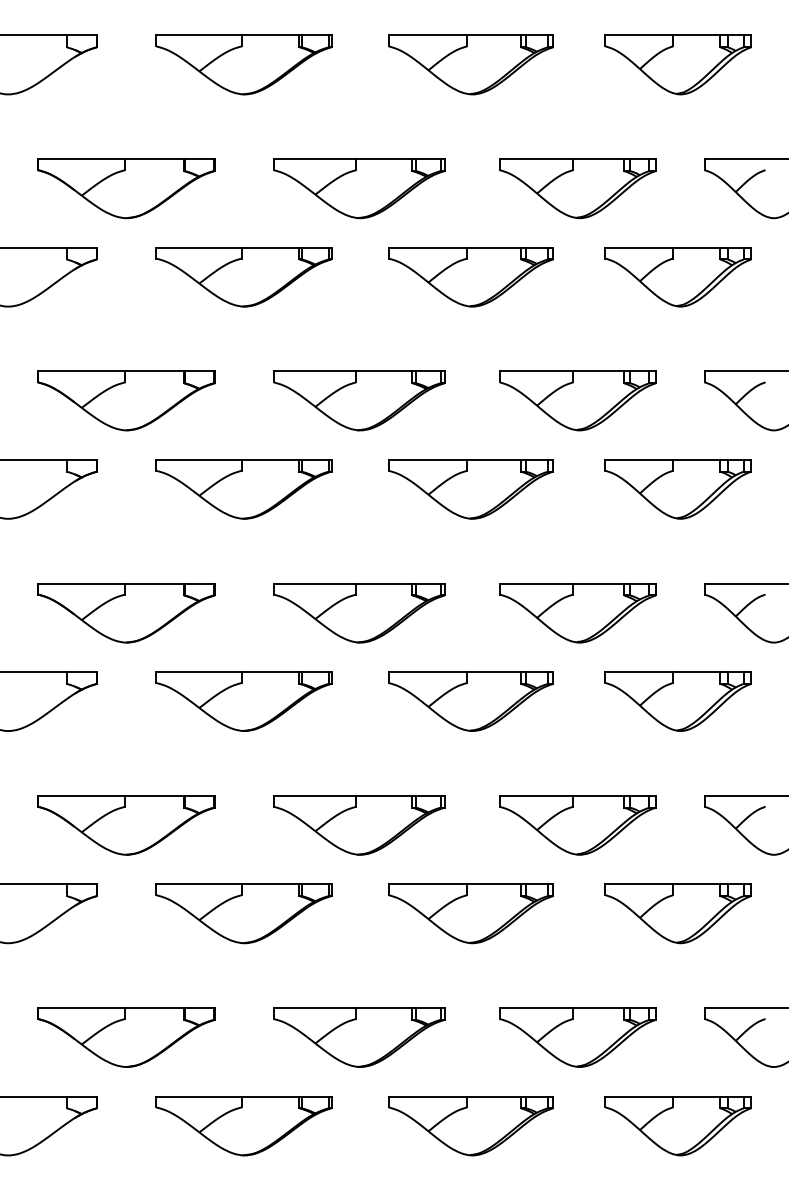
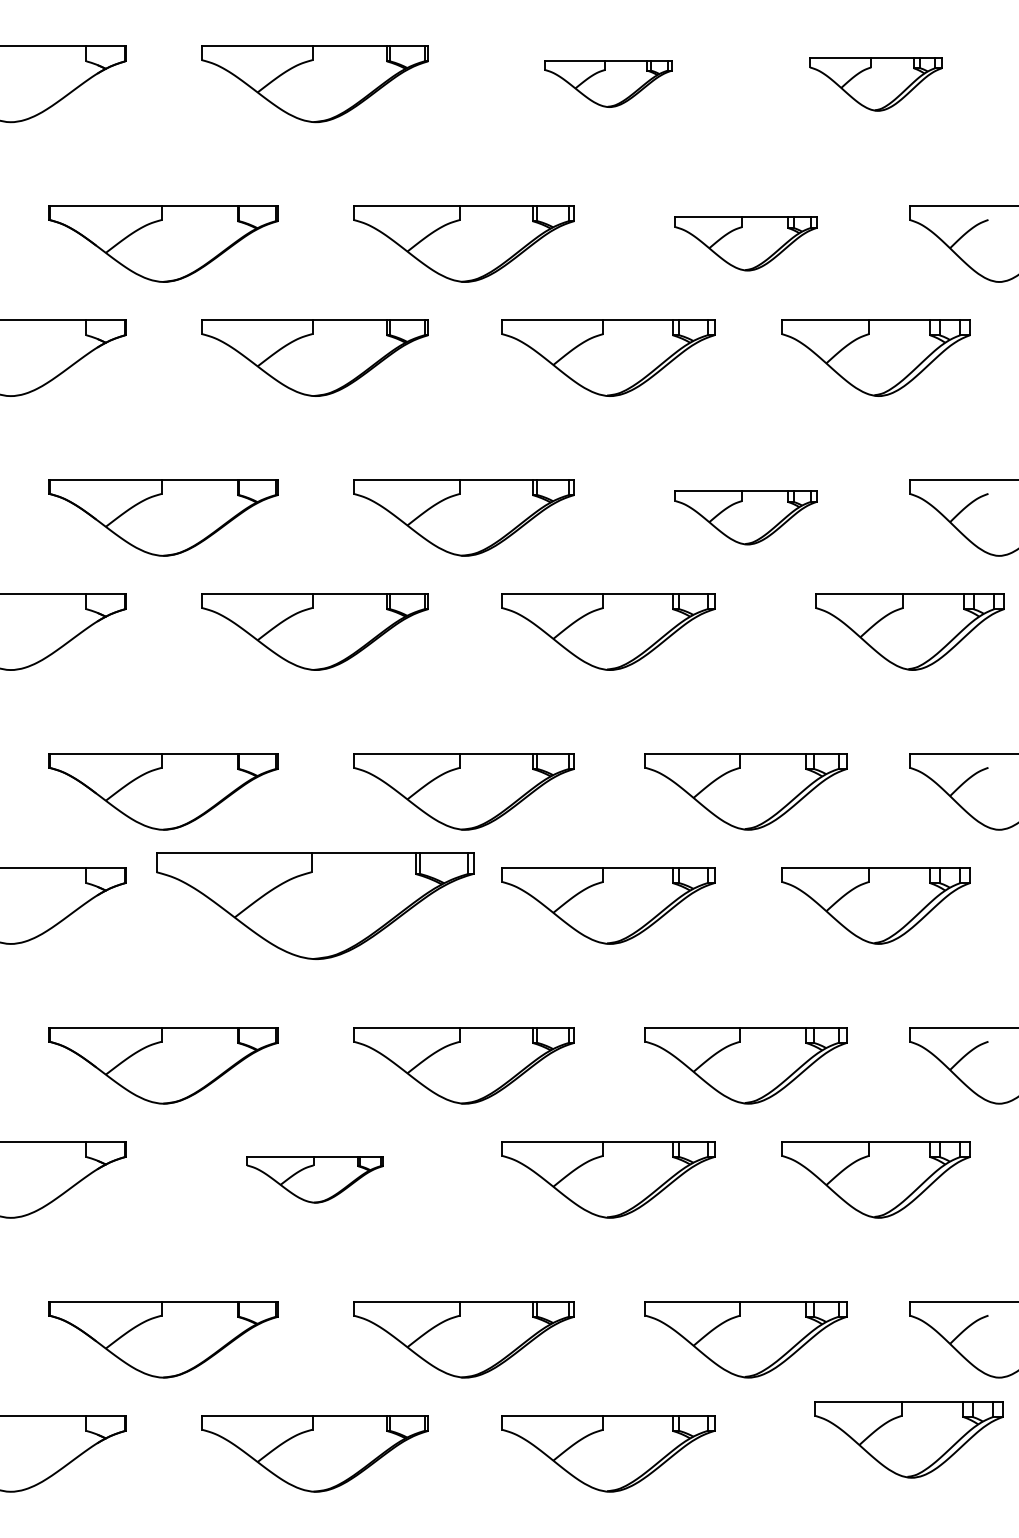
part: (471, 65) -> (608, 84), size x0.6
part: (678, 65) -> (875, 84), size x0.7
part: (577, 188) -> (745, 243), size x0.7
part: (577, 400) -> (745, 517), size x0.7
part: (678, 488) -> (909, 631), moved
part: (243, 701) -> (314, 905), size x1.4
part: (243, 913) -> (314, 1179), size x0.6
part: (678, 1125) -> (908, 1439), moved

